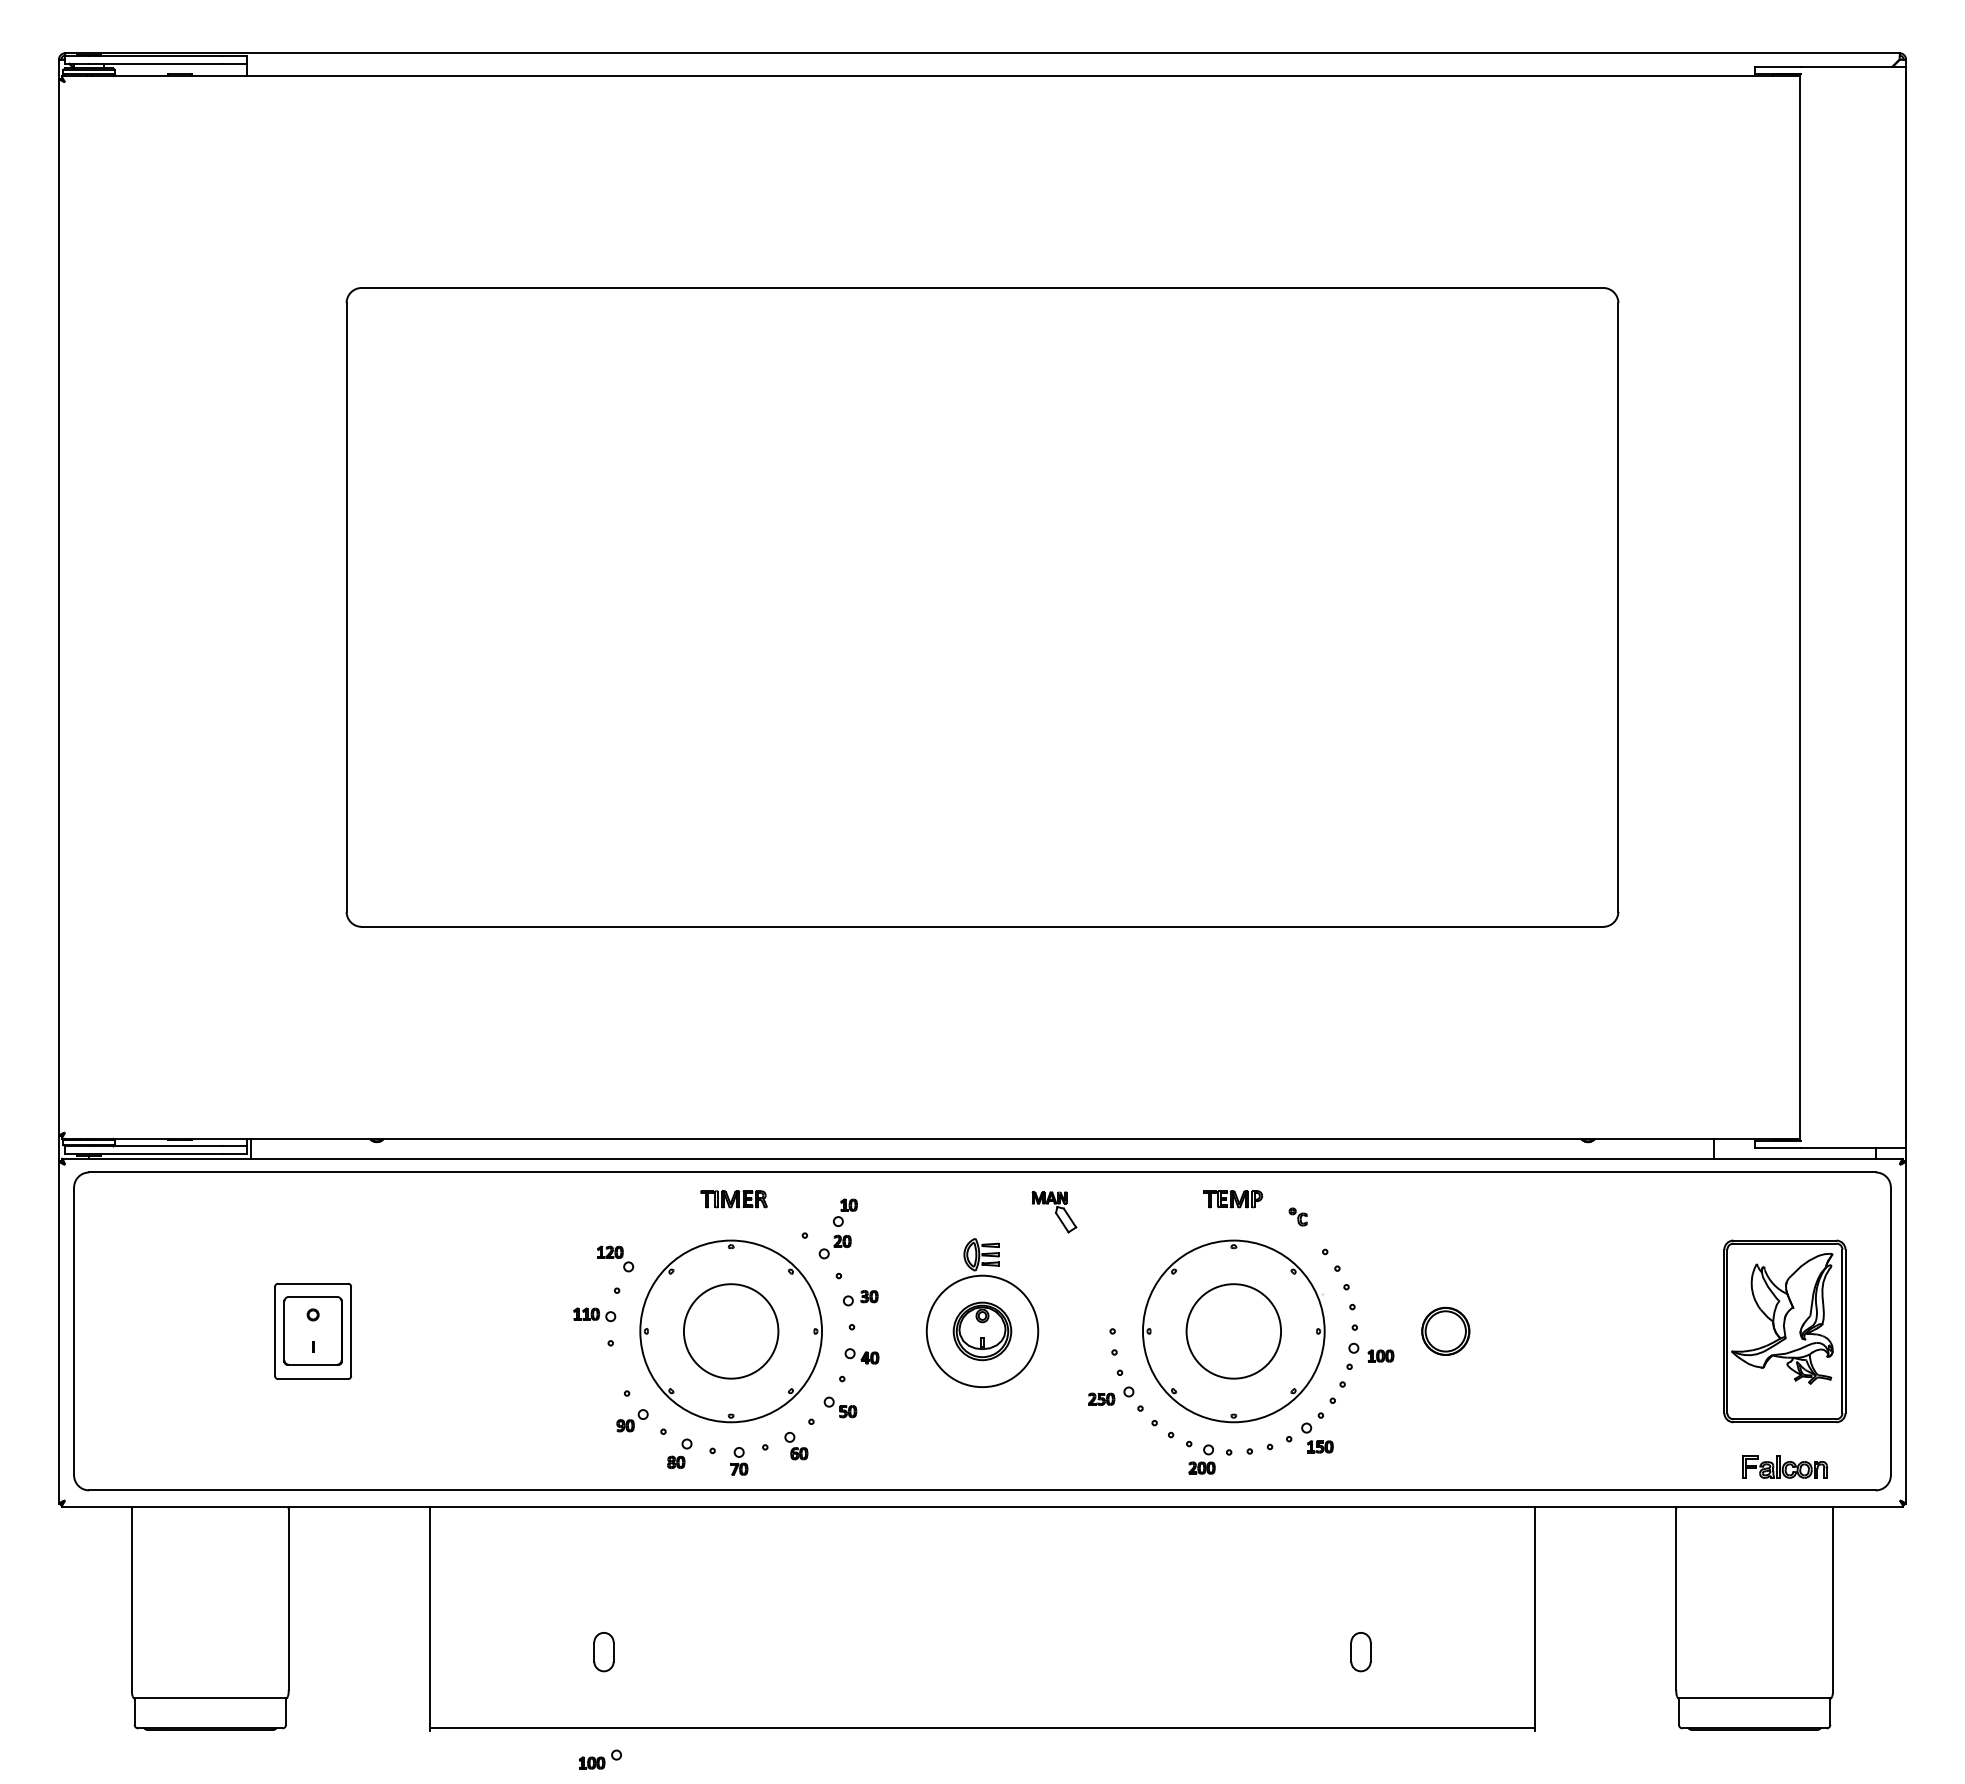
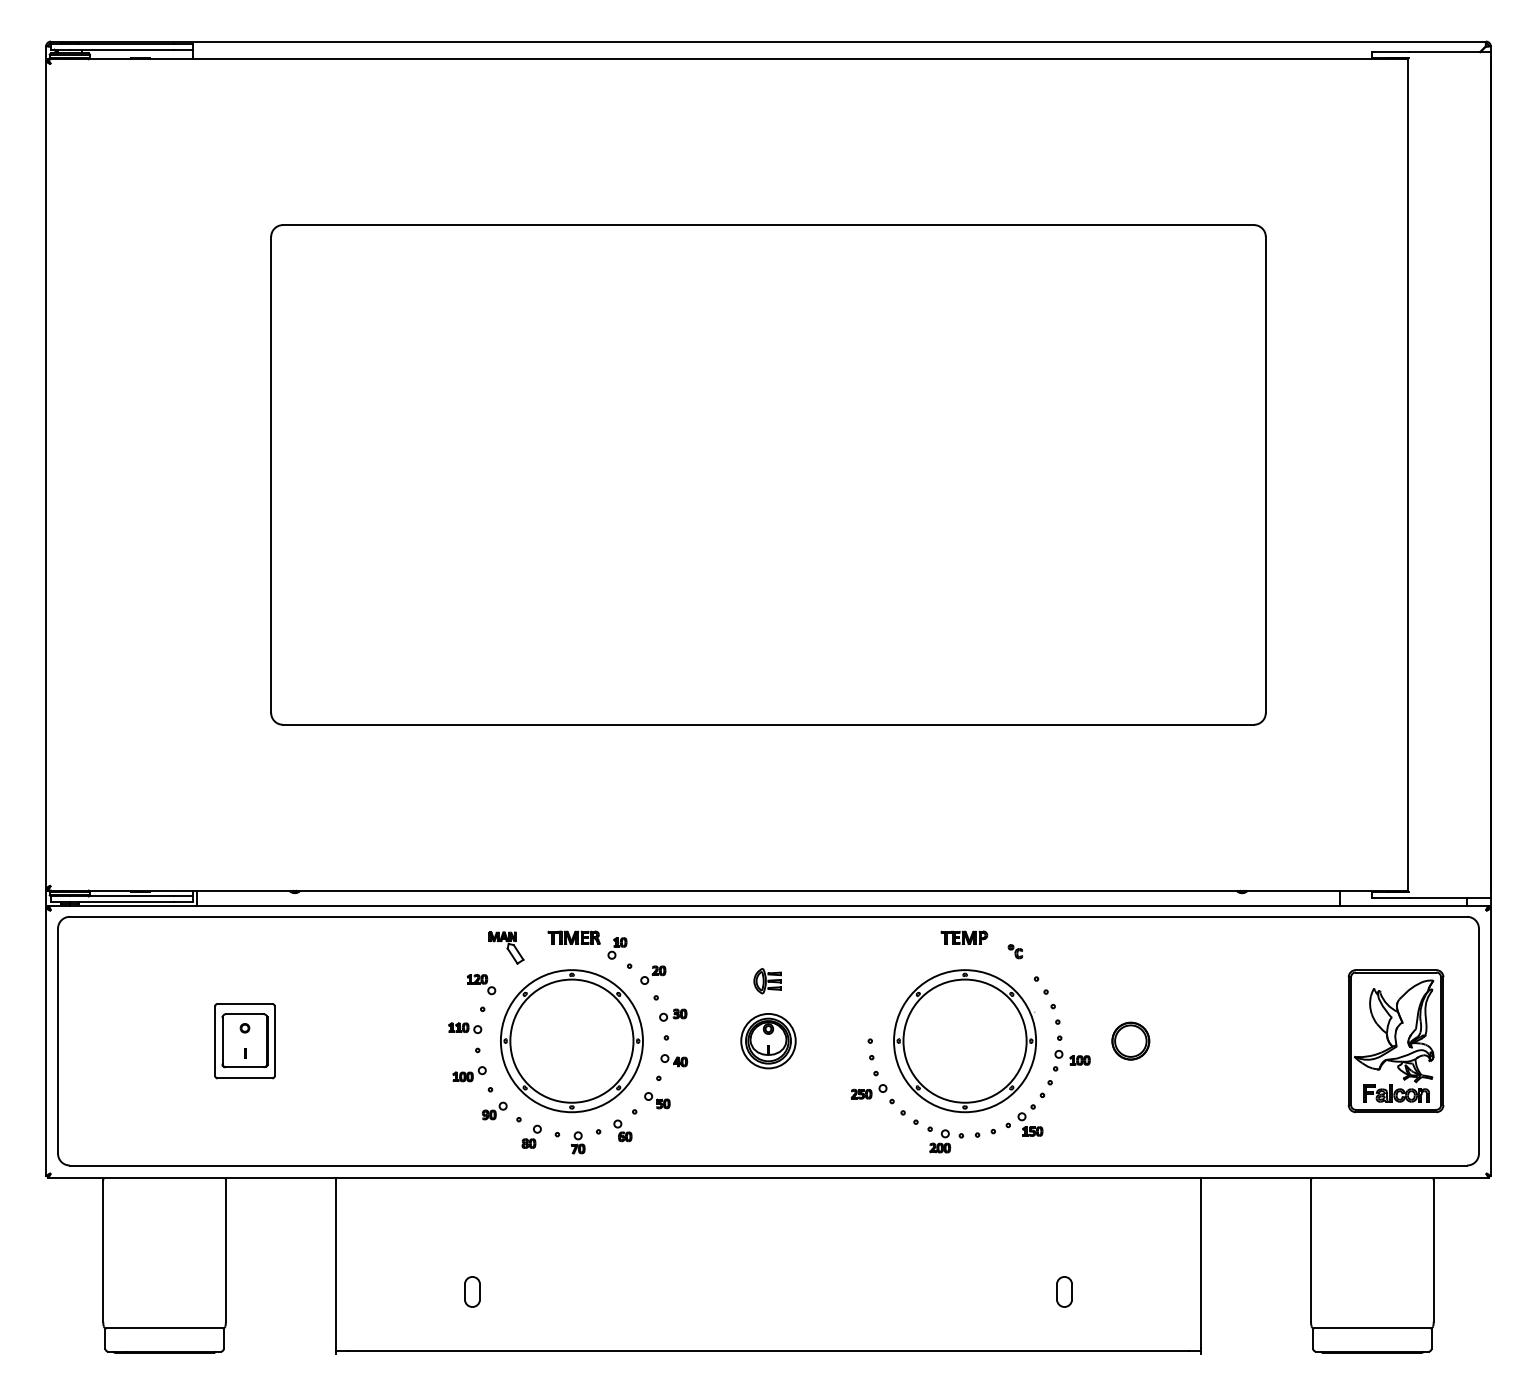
part: (845, 1212) -> (617, 948), moved
part: (1054, 1212) -> (506, 948), moved
circle: (730, 1331) -> (571, 1041), size x1.67
circle: (982, 1331) -> (768, 1041), size x0.62
circle: (1233, 1331) -> (964, 1041), size x1.67
part: (1785, 1466) -> (1396, 1092), moved
part: (599, 1759) -> (468, 1074), moved

